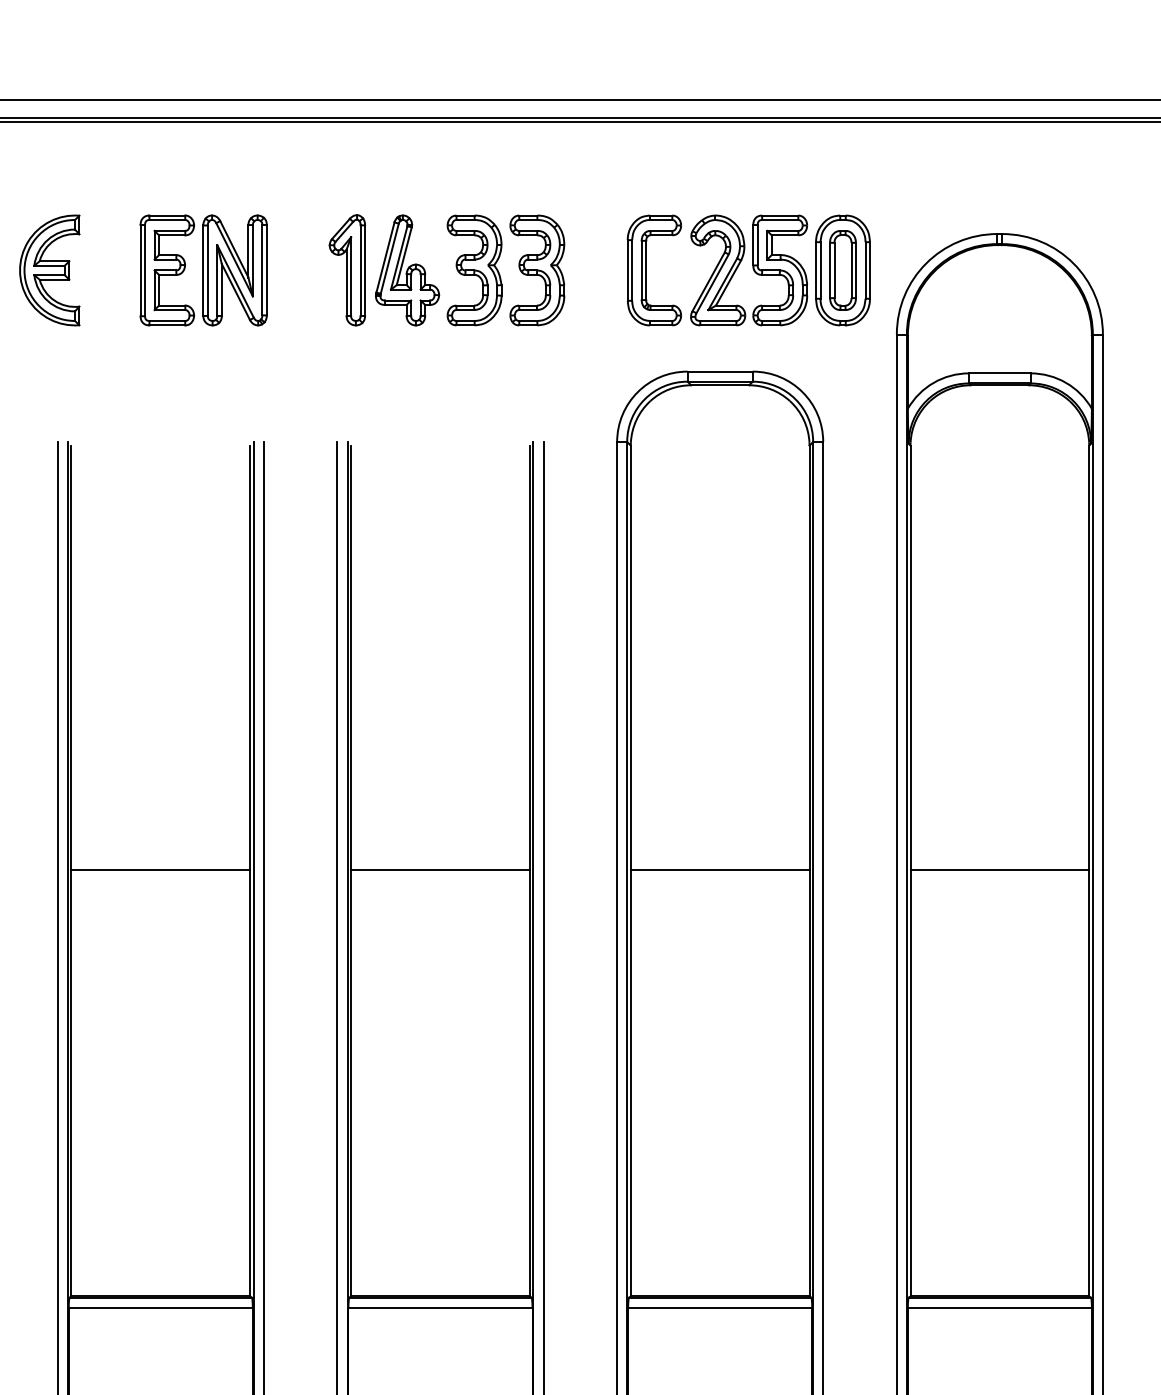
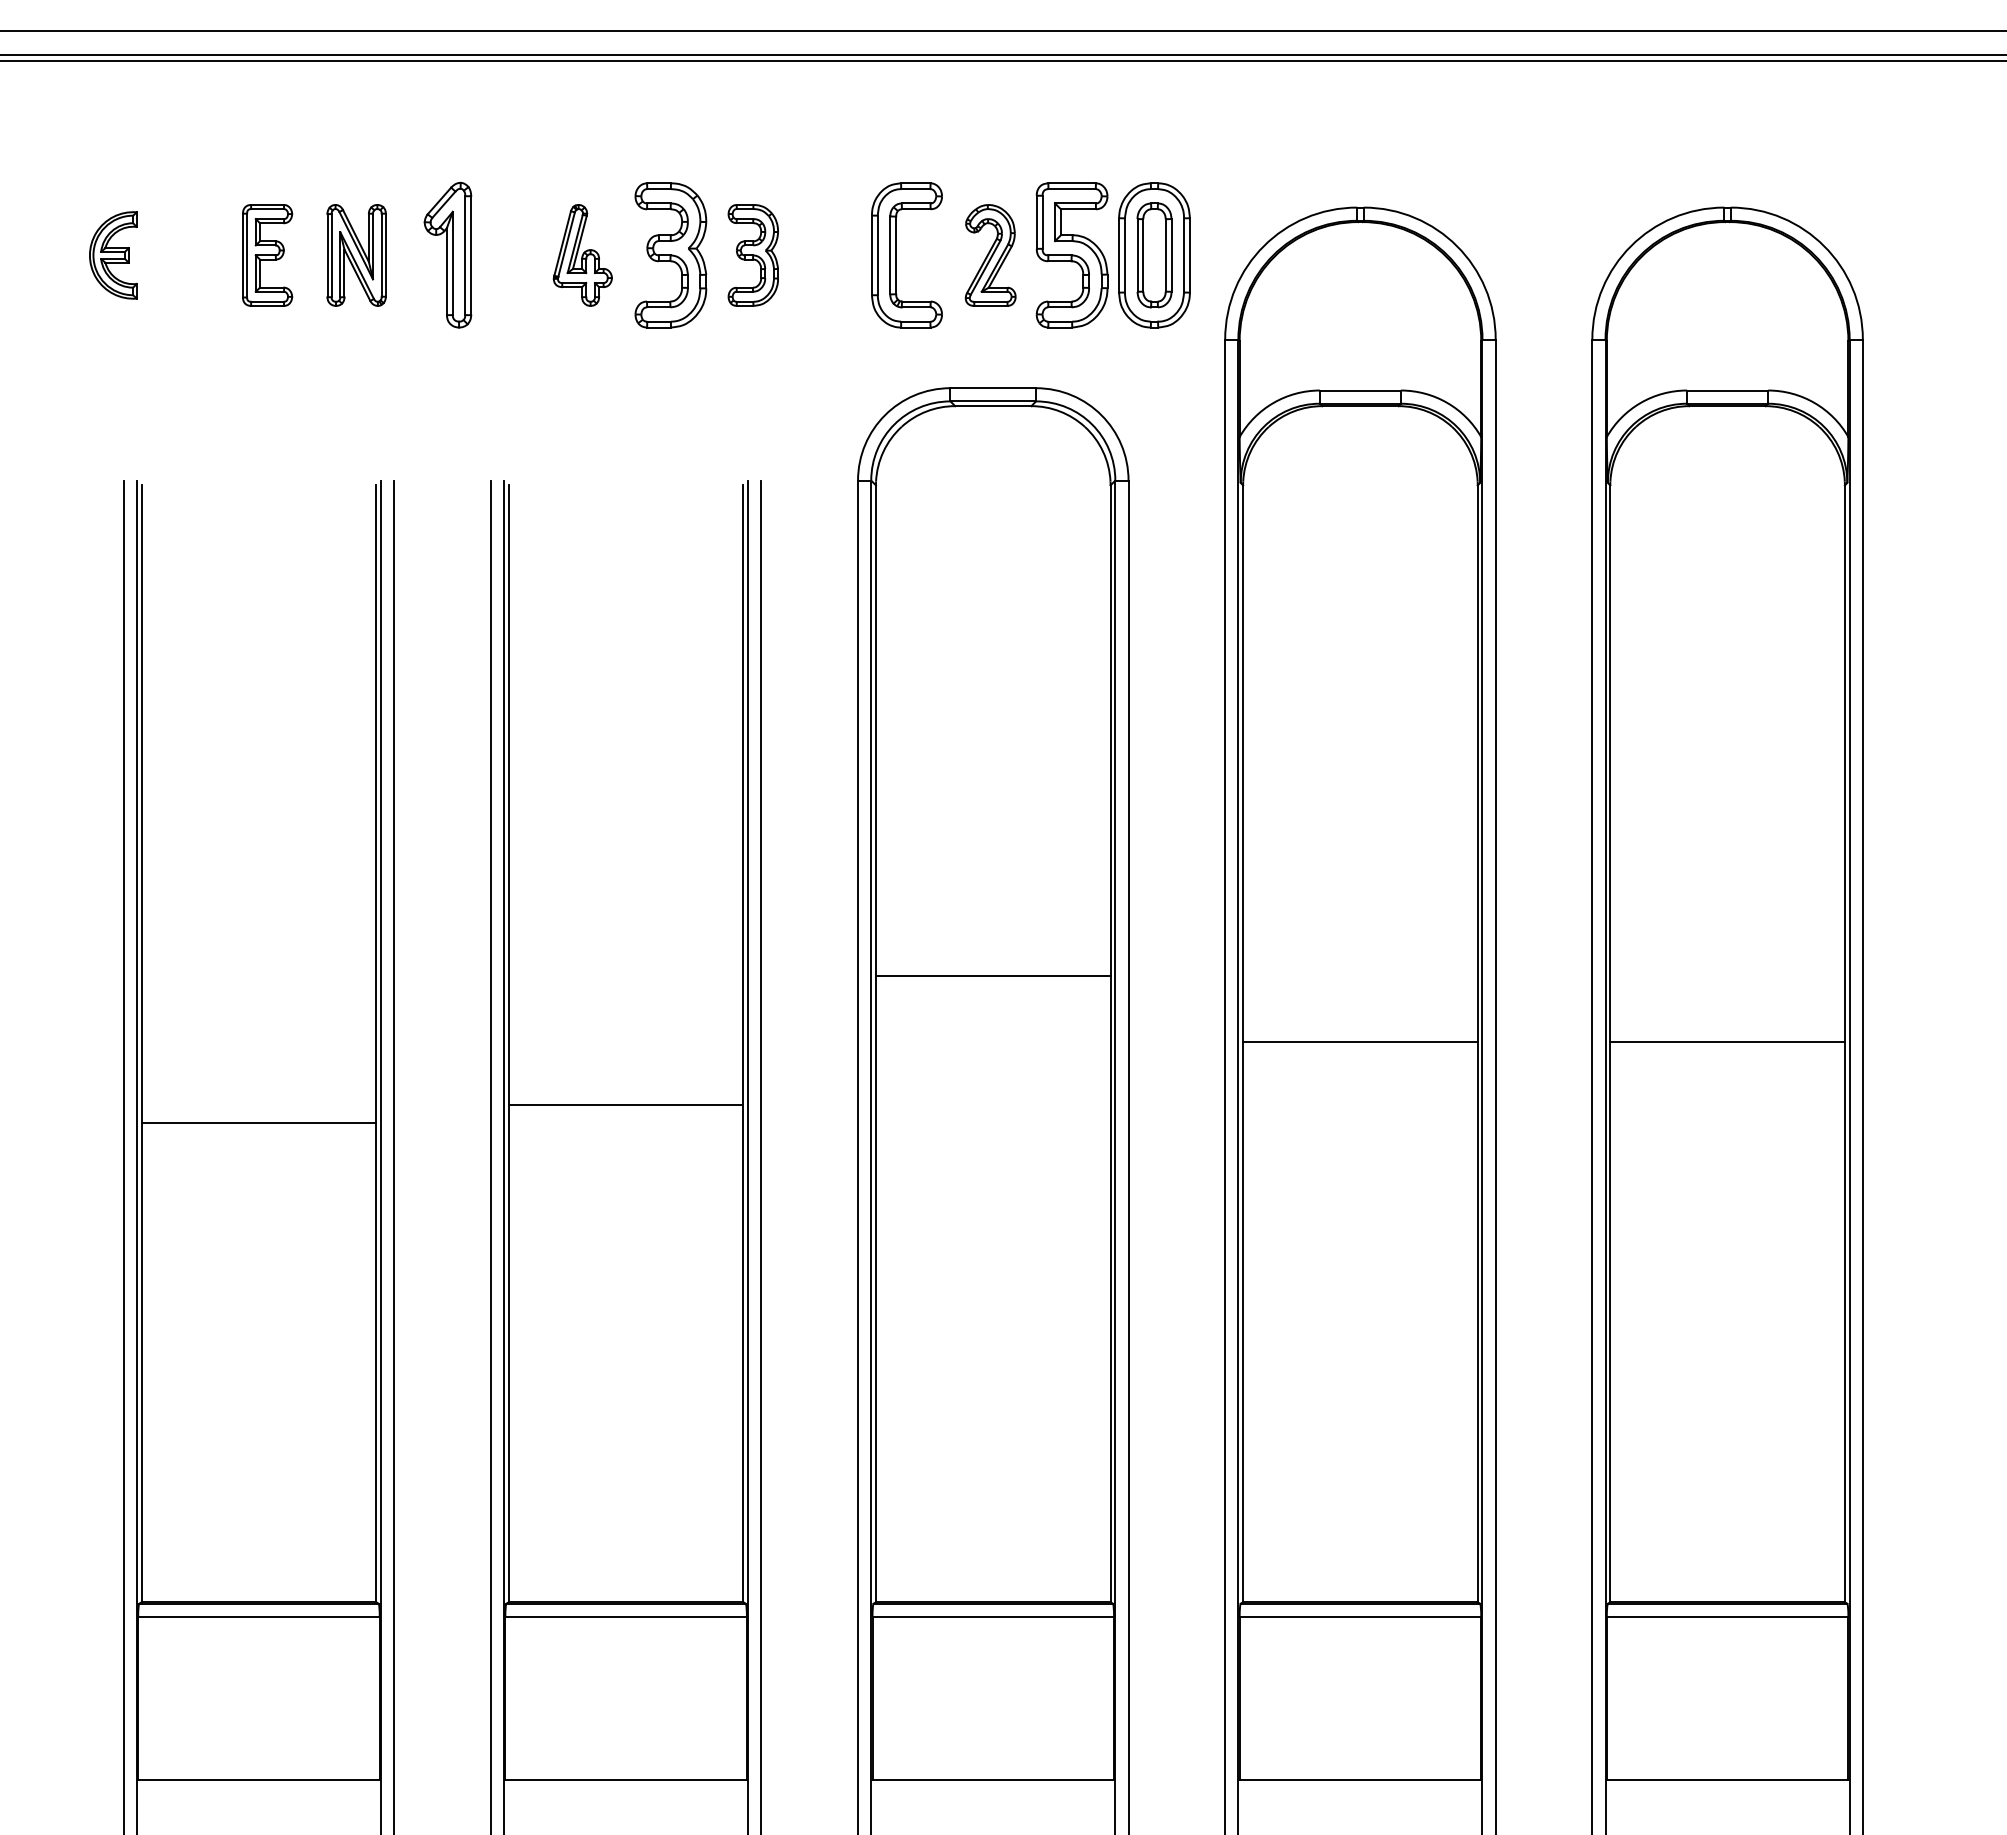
part: (347, 269) -> (447, 254), moved
part: (49, 270) -> (113, 255), size x0.6
part: (167, 270) -> (267, 255), size x0.7
part: (235, 270) -> (356, 255), size x0.7
part: (407, 270) -> (582, 255), size x0.7
part: (537, 270) -> (753, 255), size x0.7
part: (718, 270) -> (990, 255), size x0.7
line: (160, 870) -> (258, 1123), moved
line: (440, 870) -> (625, 1105), moved
line: (719, 870) -> (992, 976), moved

